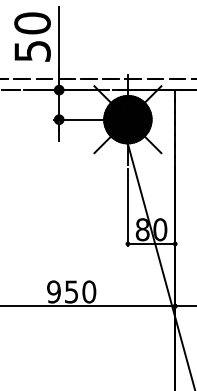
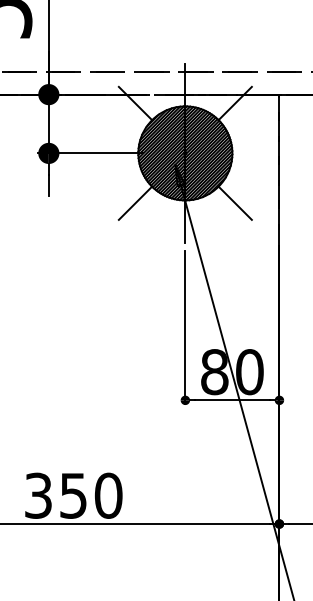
text: (53, 291) -> (37, 494), 950 -> 350

